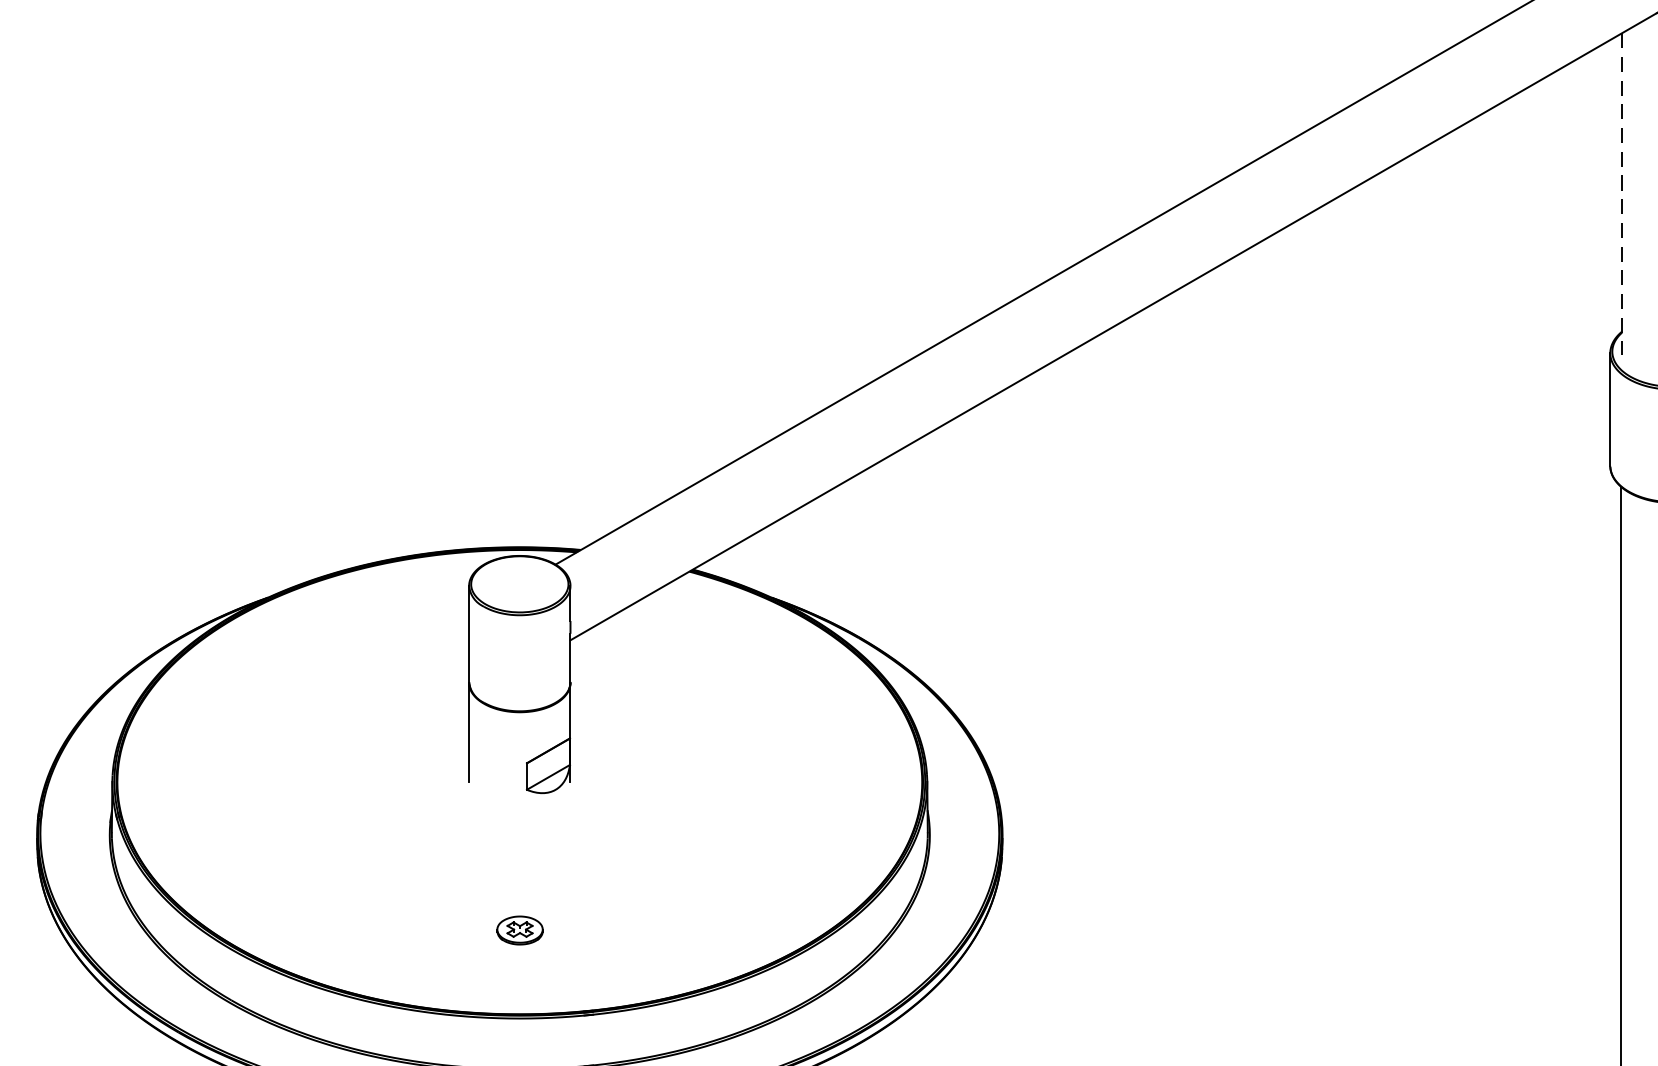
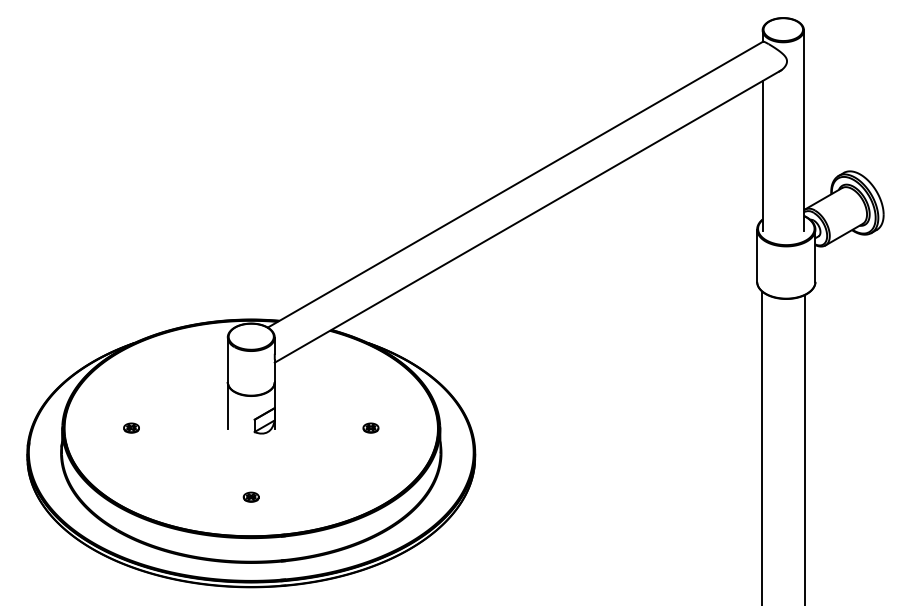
line: (1621, 193) -> (762, 155), dashed -> solid
part: (261, 779) -> (131, 427), added
part: (776, 779) -> (370, 427), added
part: (518, 928) -> (250, 496), size x0.71

